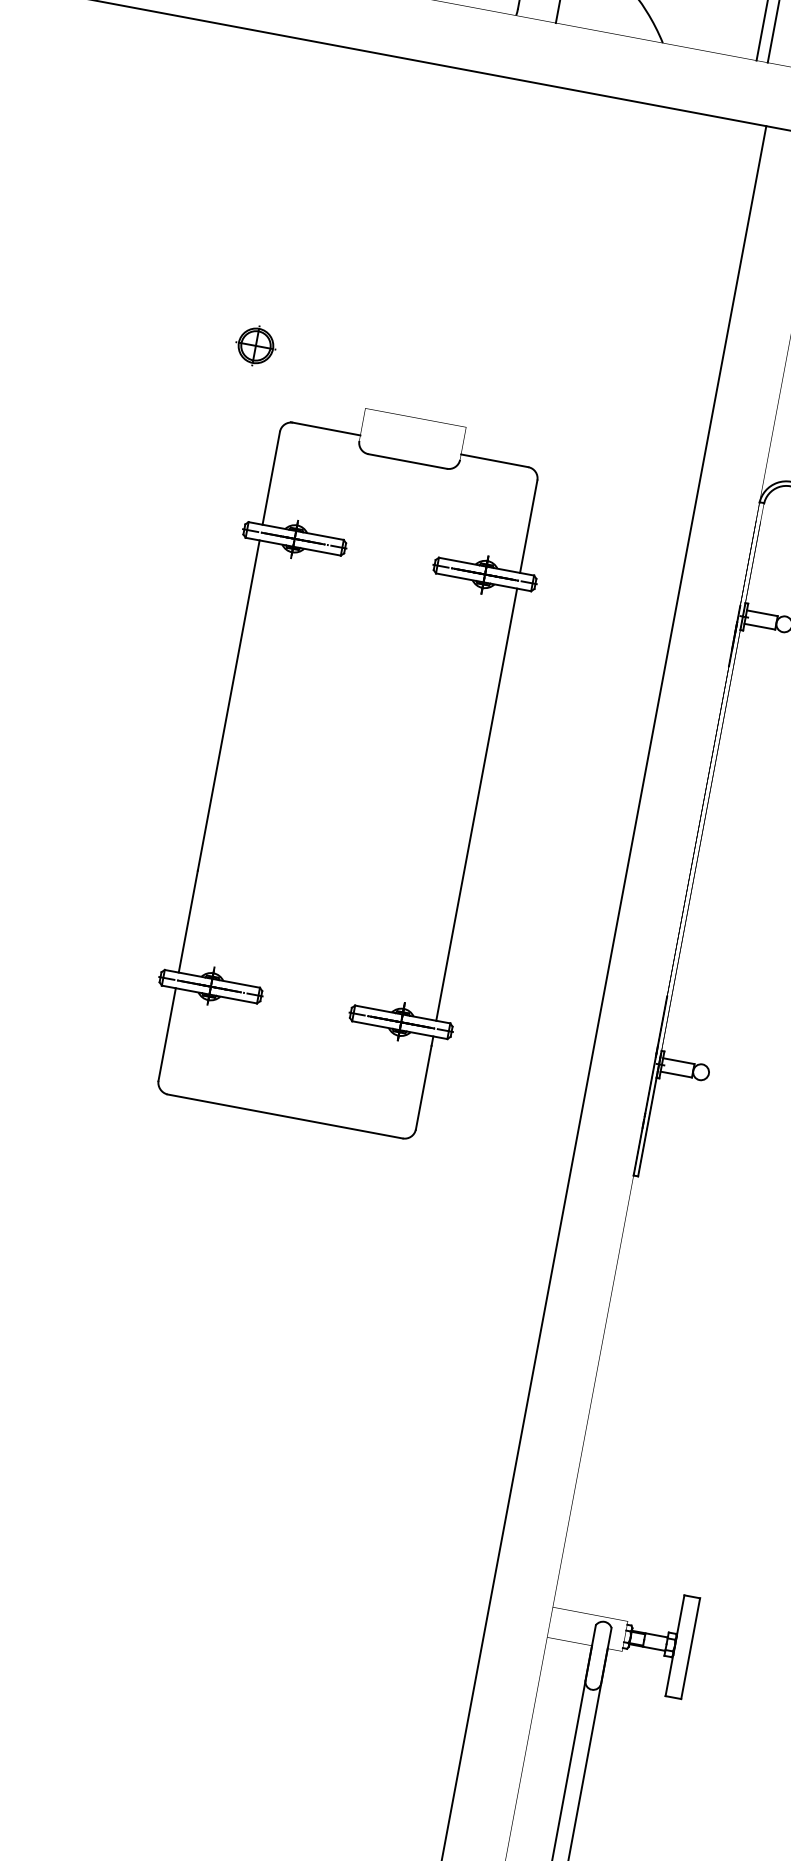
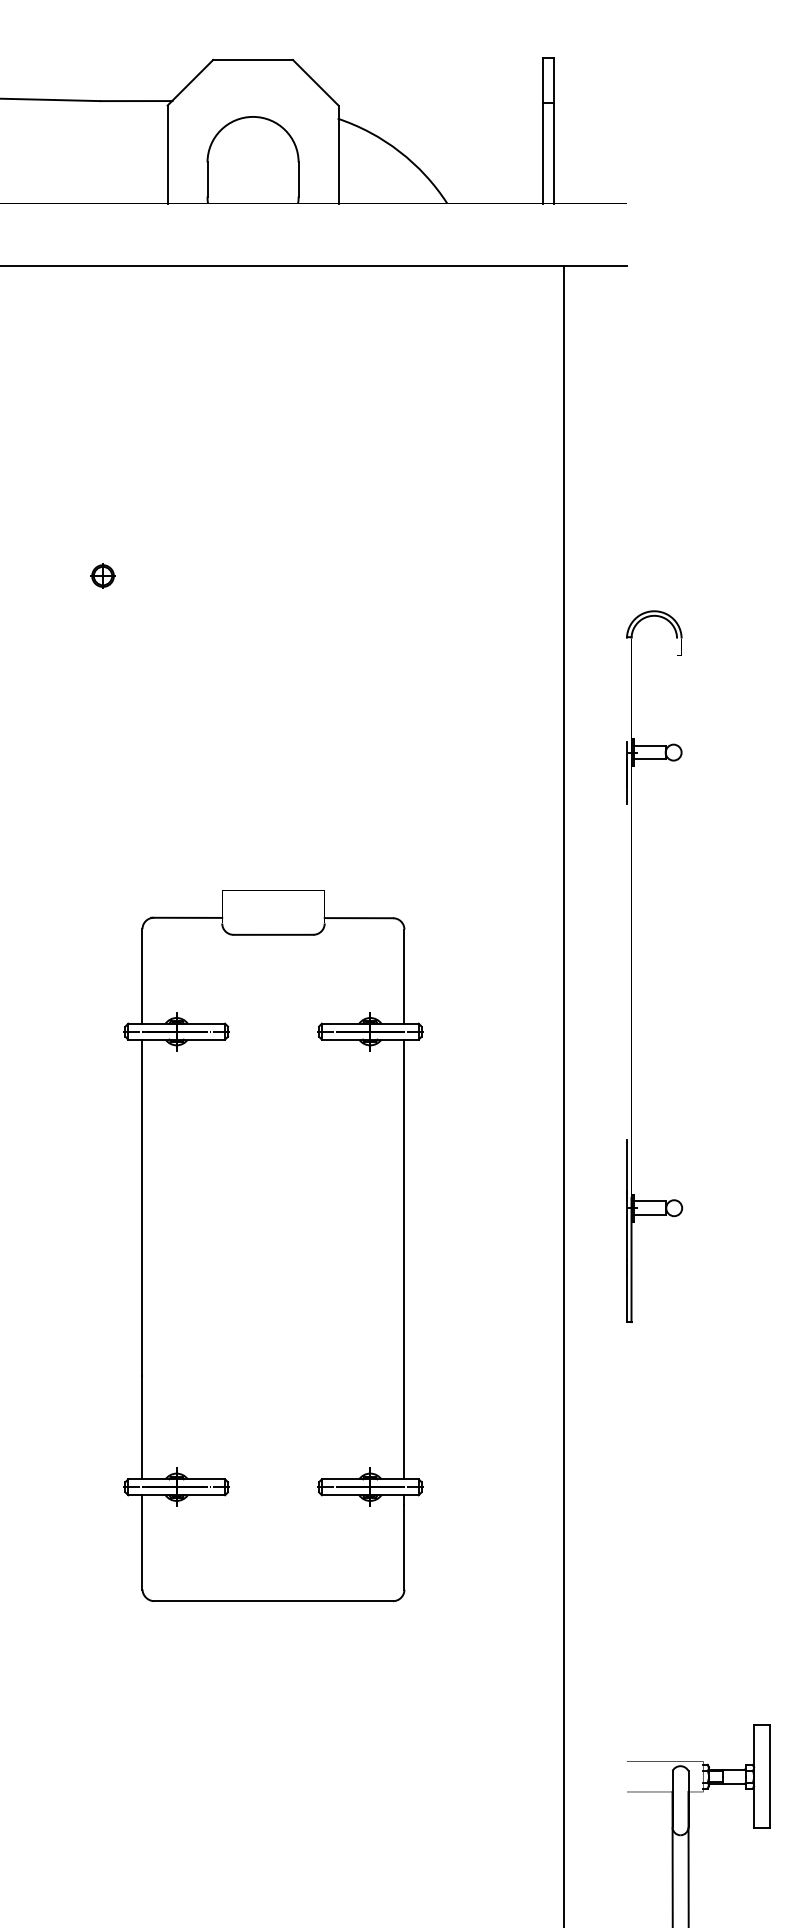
part: (255, 345) -> (102, 575), size x0.62
part: (350, 766) -> (273, 1245), moved

